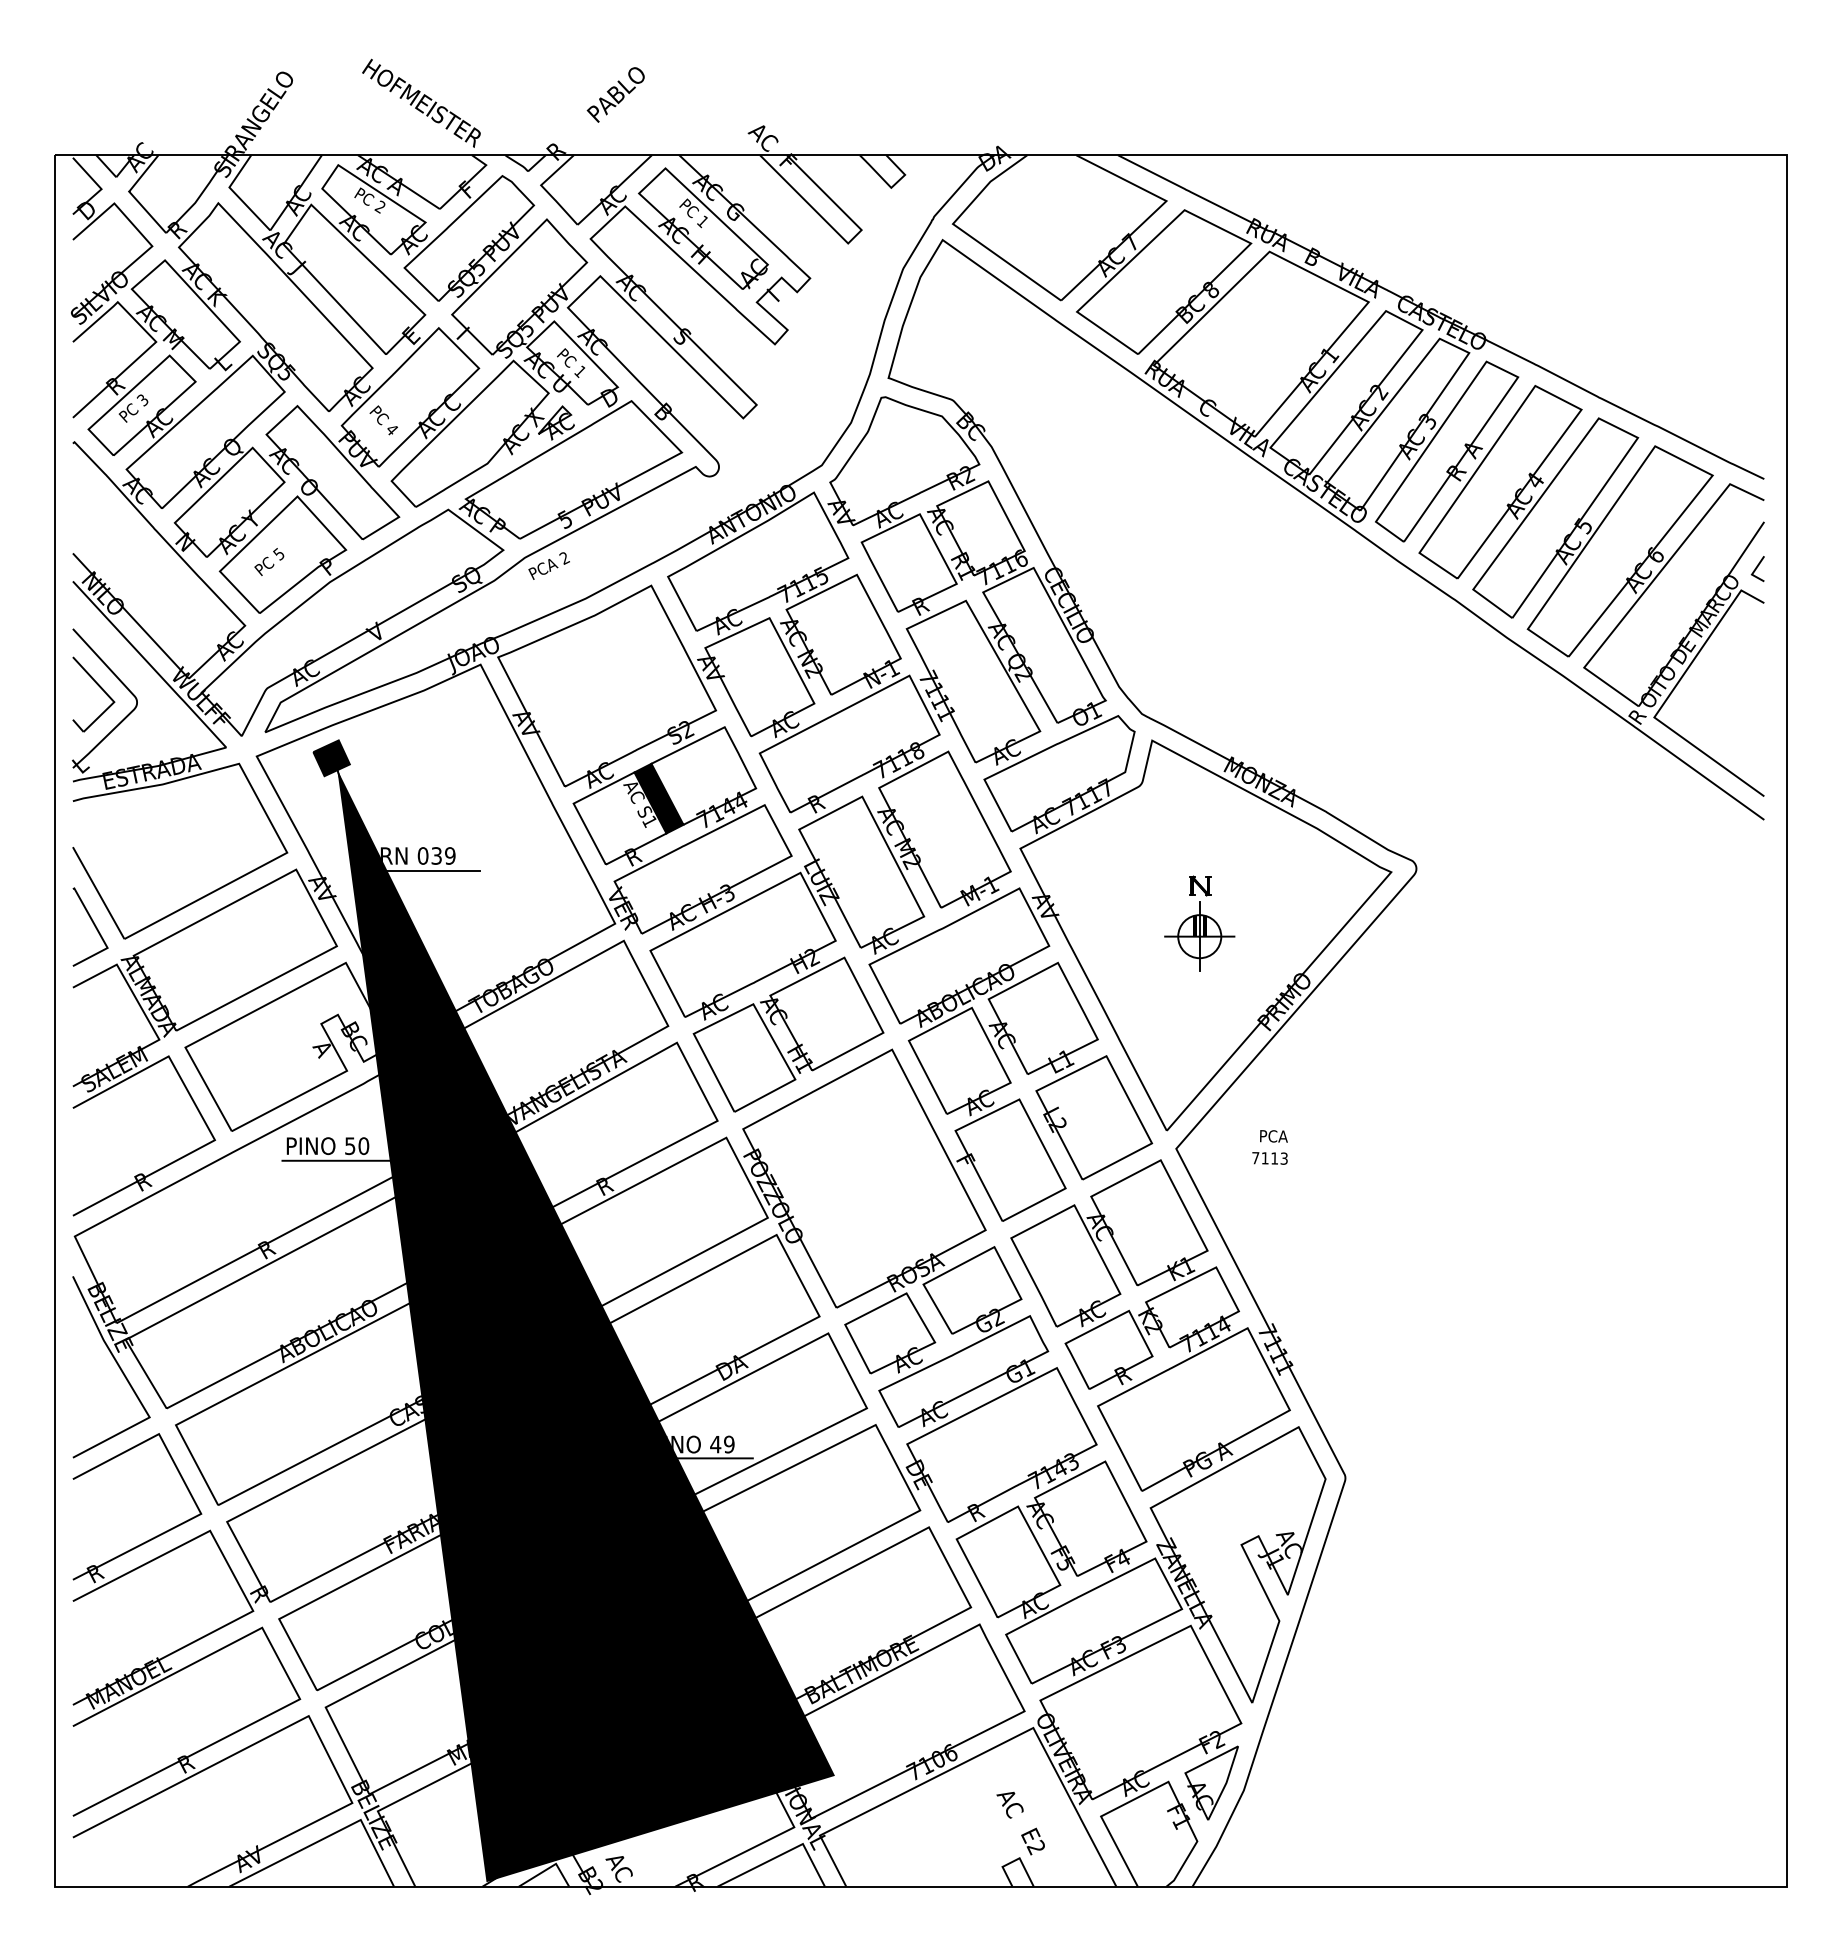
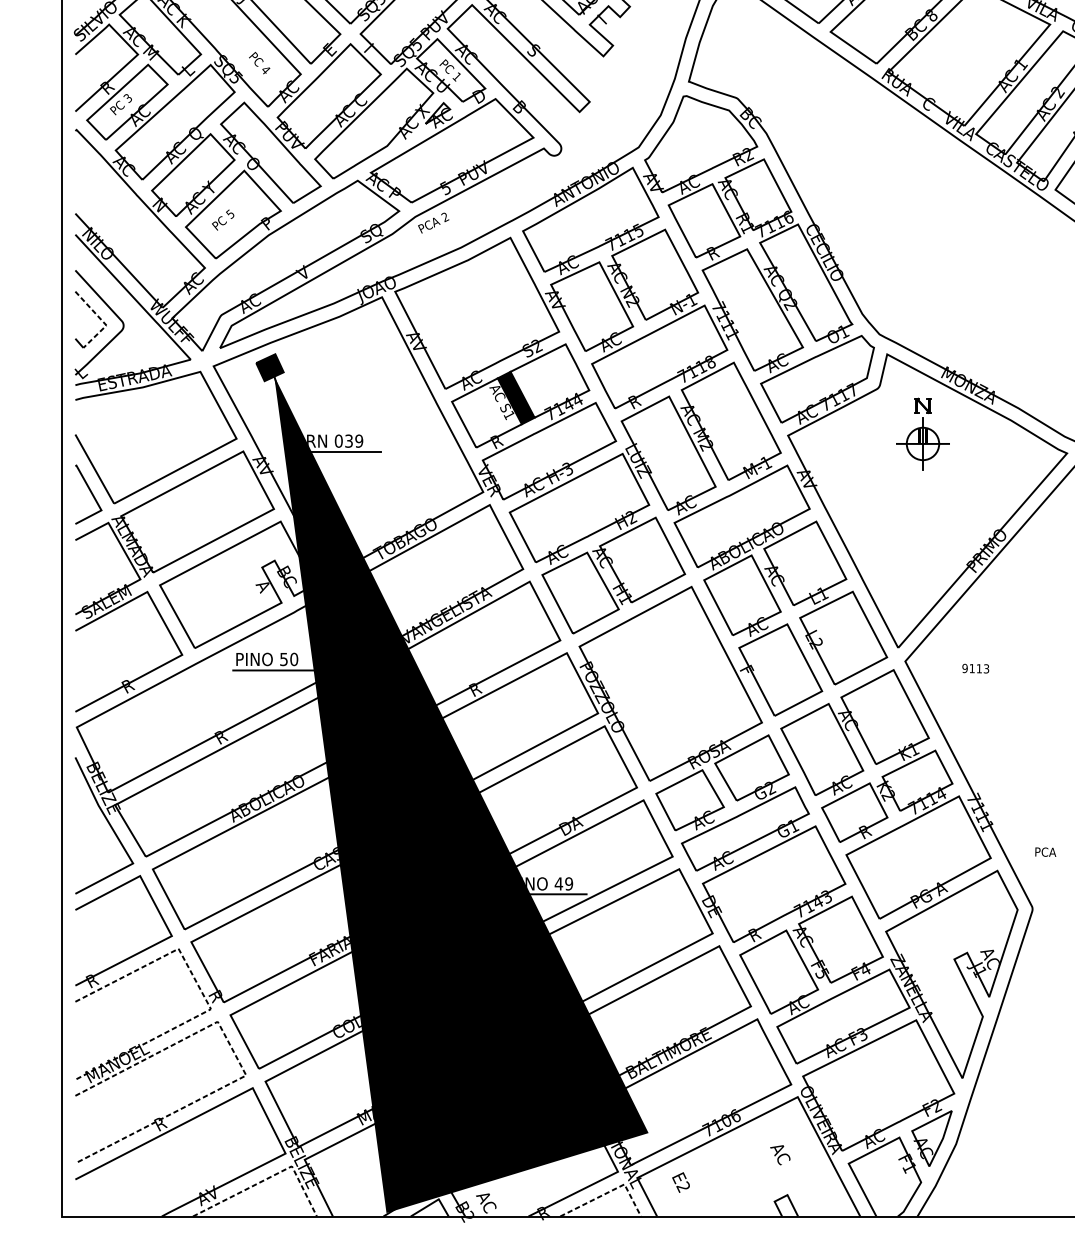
text: (383, 420) -> (259, 63), moved
line: (108, 695) -> (102, 320), solid -> dashed
part: (1199, 923) -> (922, 434), moved
text: (1273, 1136) -> (1045, 852), moved
text: (1255, 1158) -> (964, 668), 7113 -> 9113
line: (243, 1592) -> (203, 995), solid -> dashed
line: (291, 1682) -> (239, 1062), solid -> dashed
line: (328, 1836) -> (267, 1178), solid -> dashed
text: (1032, 1841) -> (680, 1182), moved
line: (782, 1854) -> (609, 1192), solid -> dashed

